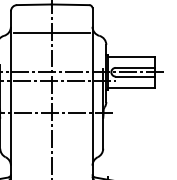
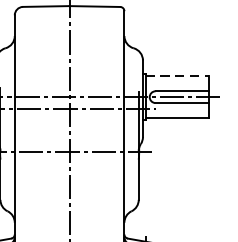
line: (51, 32) -> (69, 43), removed
line: (131, 56) -> (176, 75), solid -> dashed

